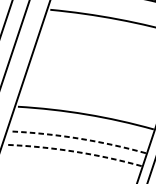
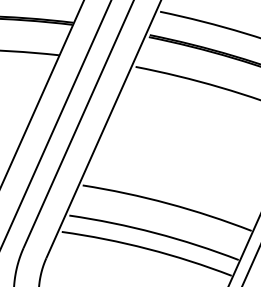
arc: (78, 138) -> (155, 233), dashed -> solid
arc: (74, 151) -> (148, 249), dashed -> solid

